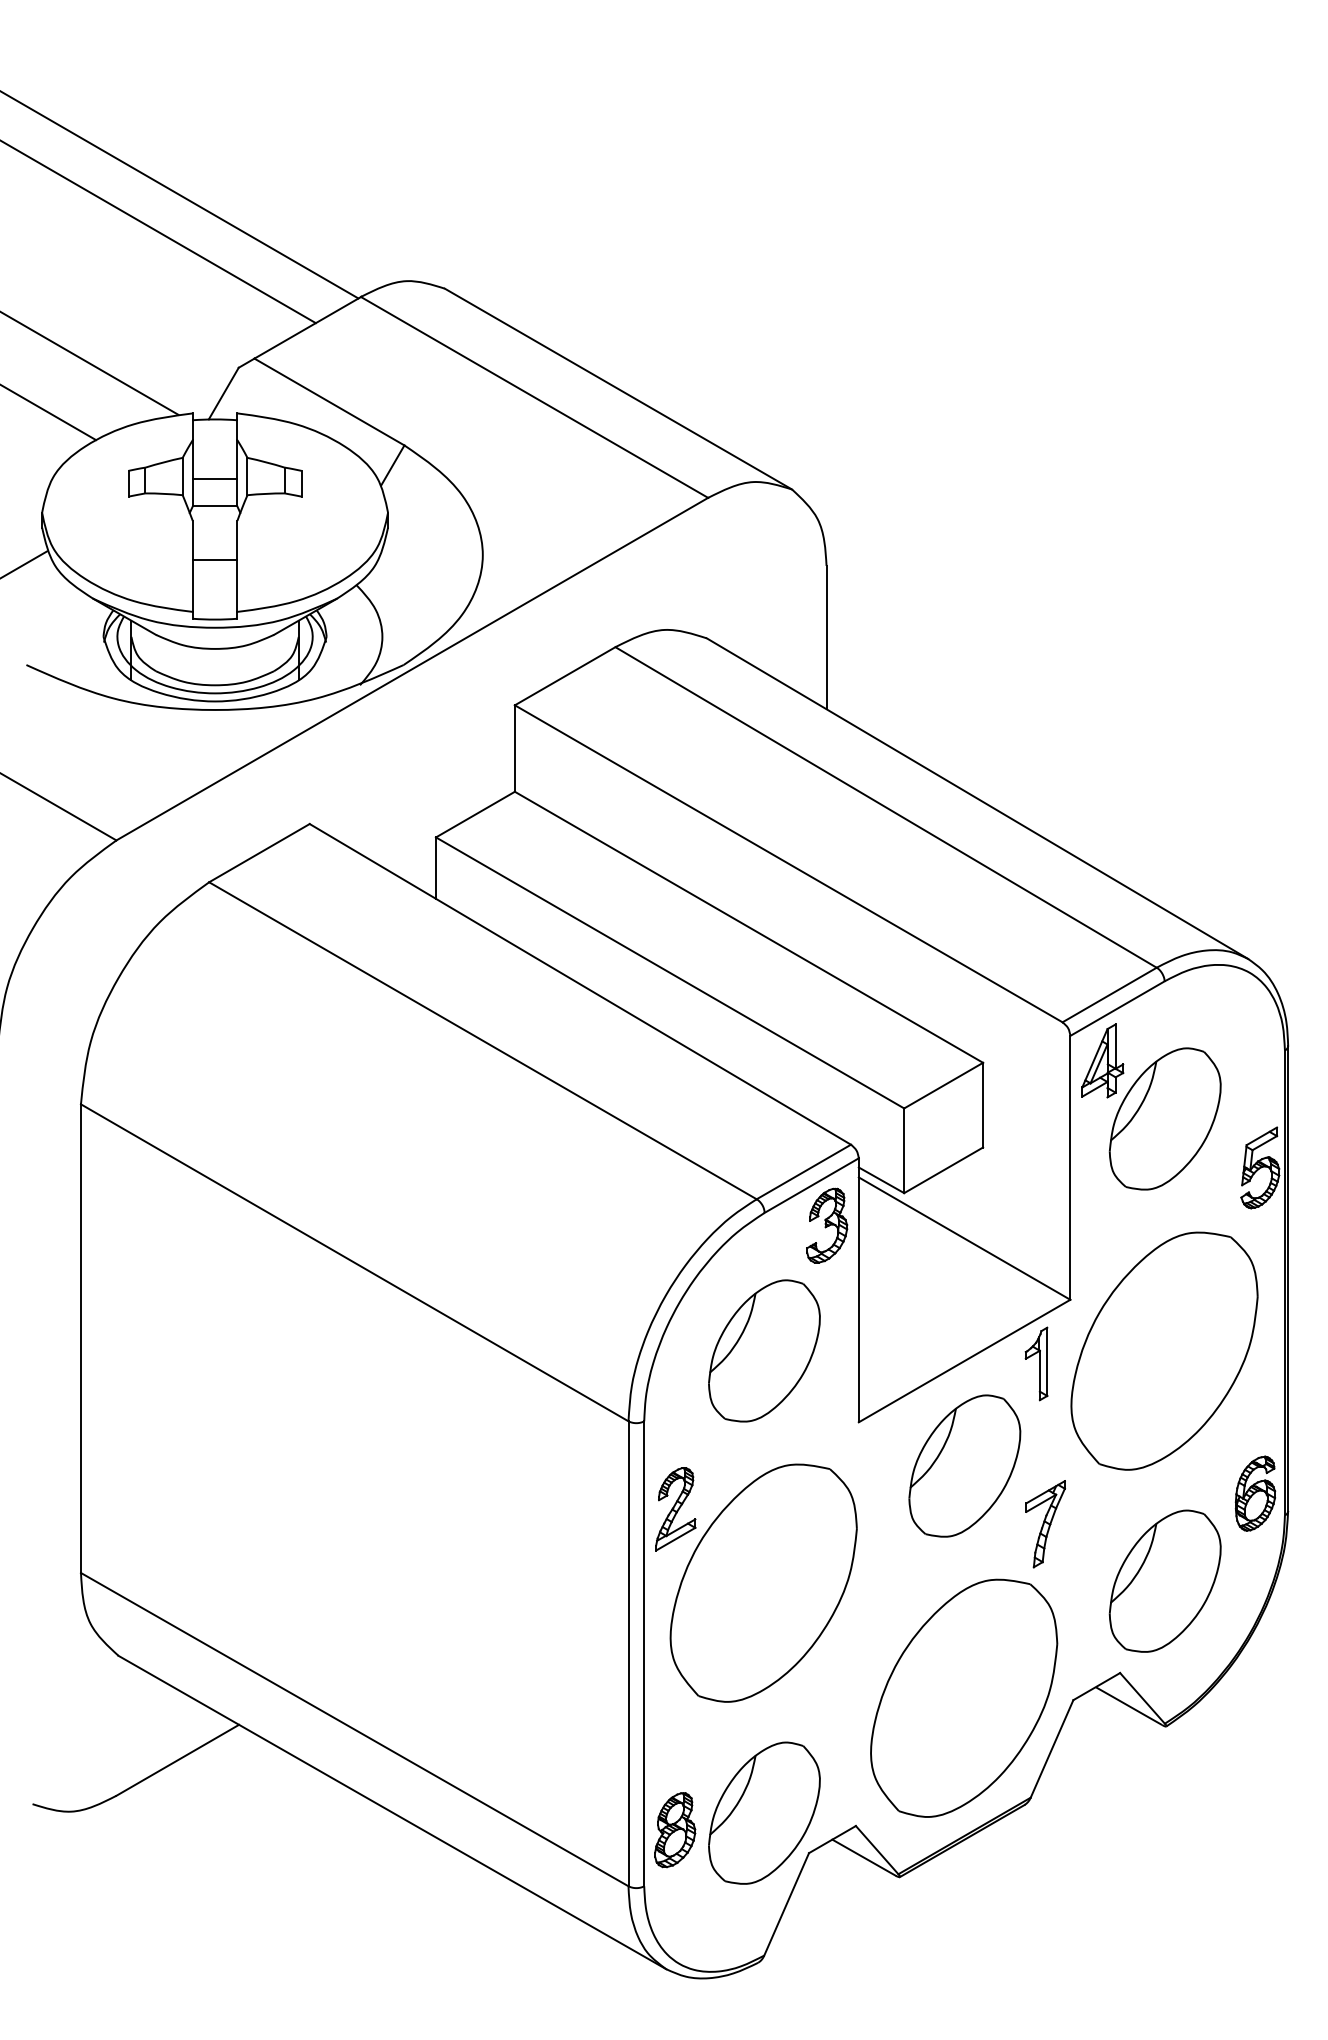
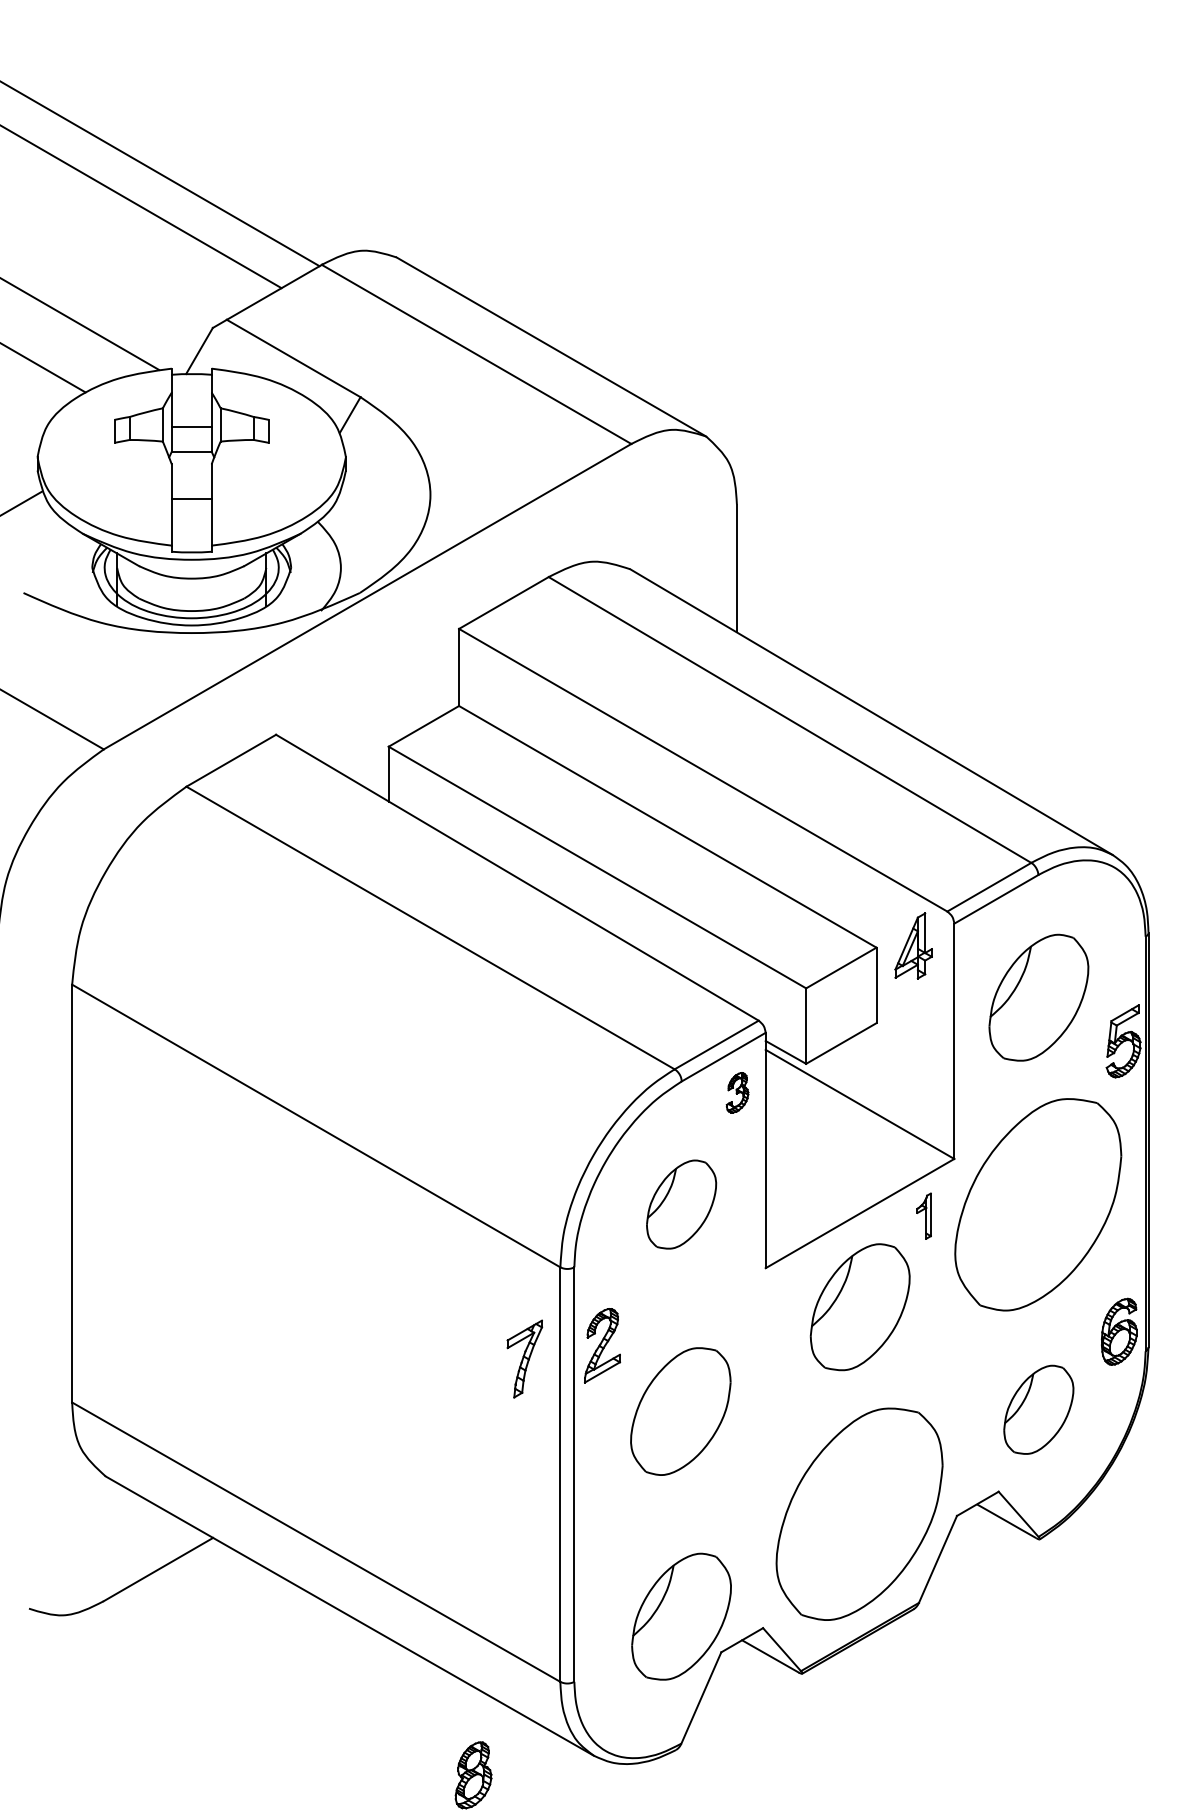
part: (1102, 1060) -> (913, 945), moved
part: (827, 1225) -> (737, 1092), size x0.6
part: (764, 1350) -> (681, 1204), size x0.7
part: (1036, 1363) -> (924, 1215), size x0.7
part: (1045, 1524) -> (524, 1359), moved
part: (1164, 1580) -> (1038, 1409), size x0.7
part: (763, 1582) -> (680, 1411), size x0.6
part: (675, 1830) -> (473, 1775), moved

